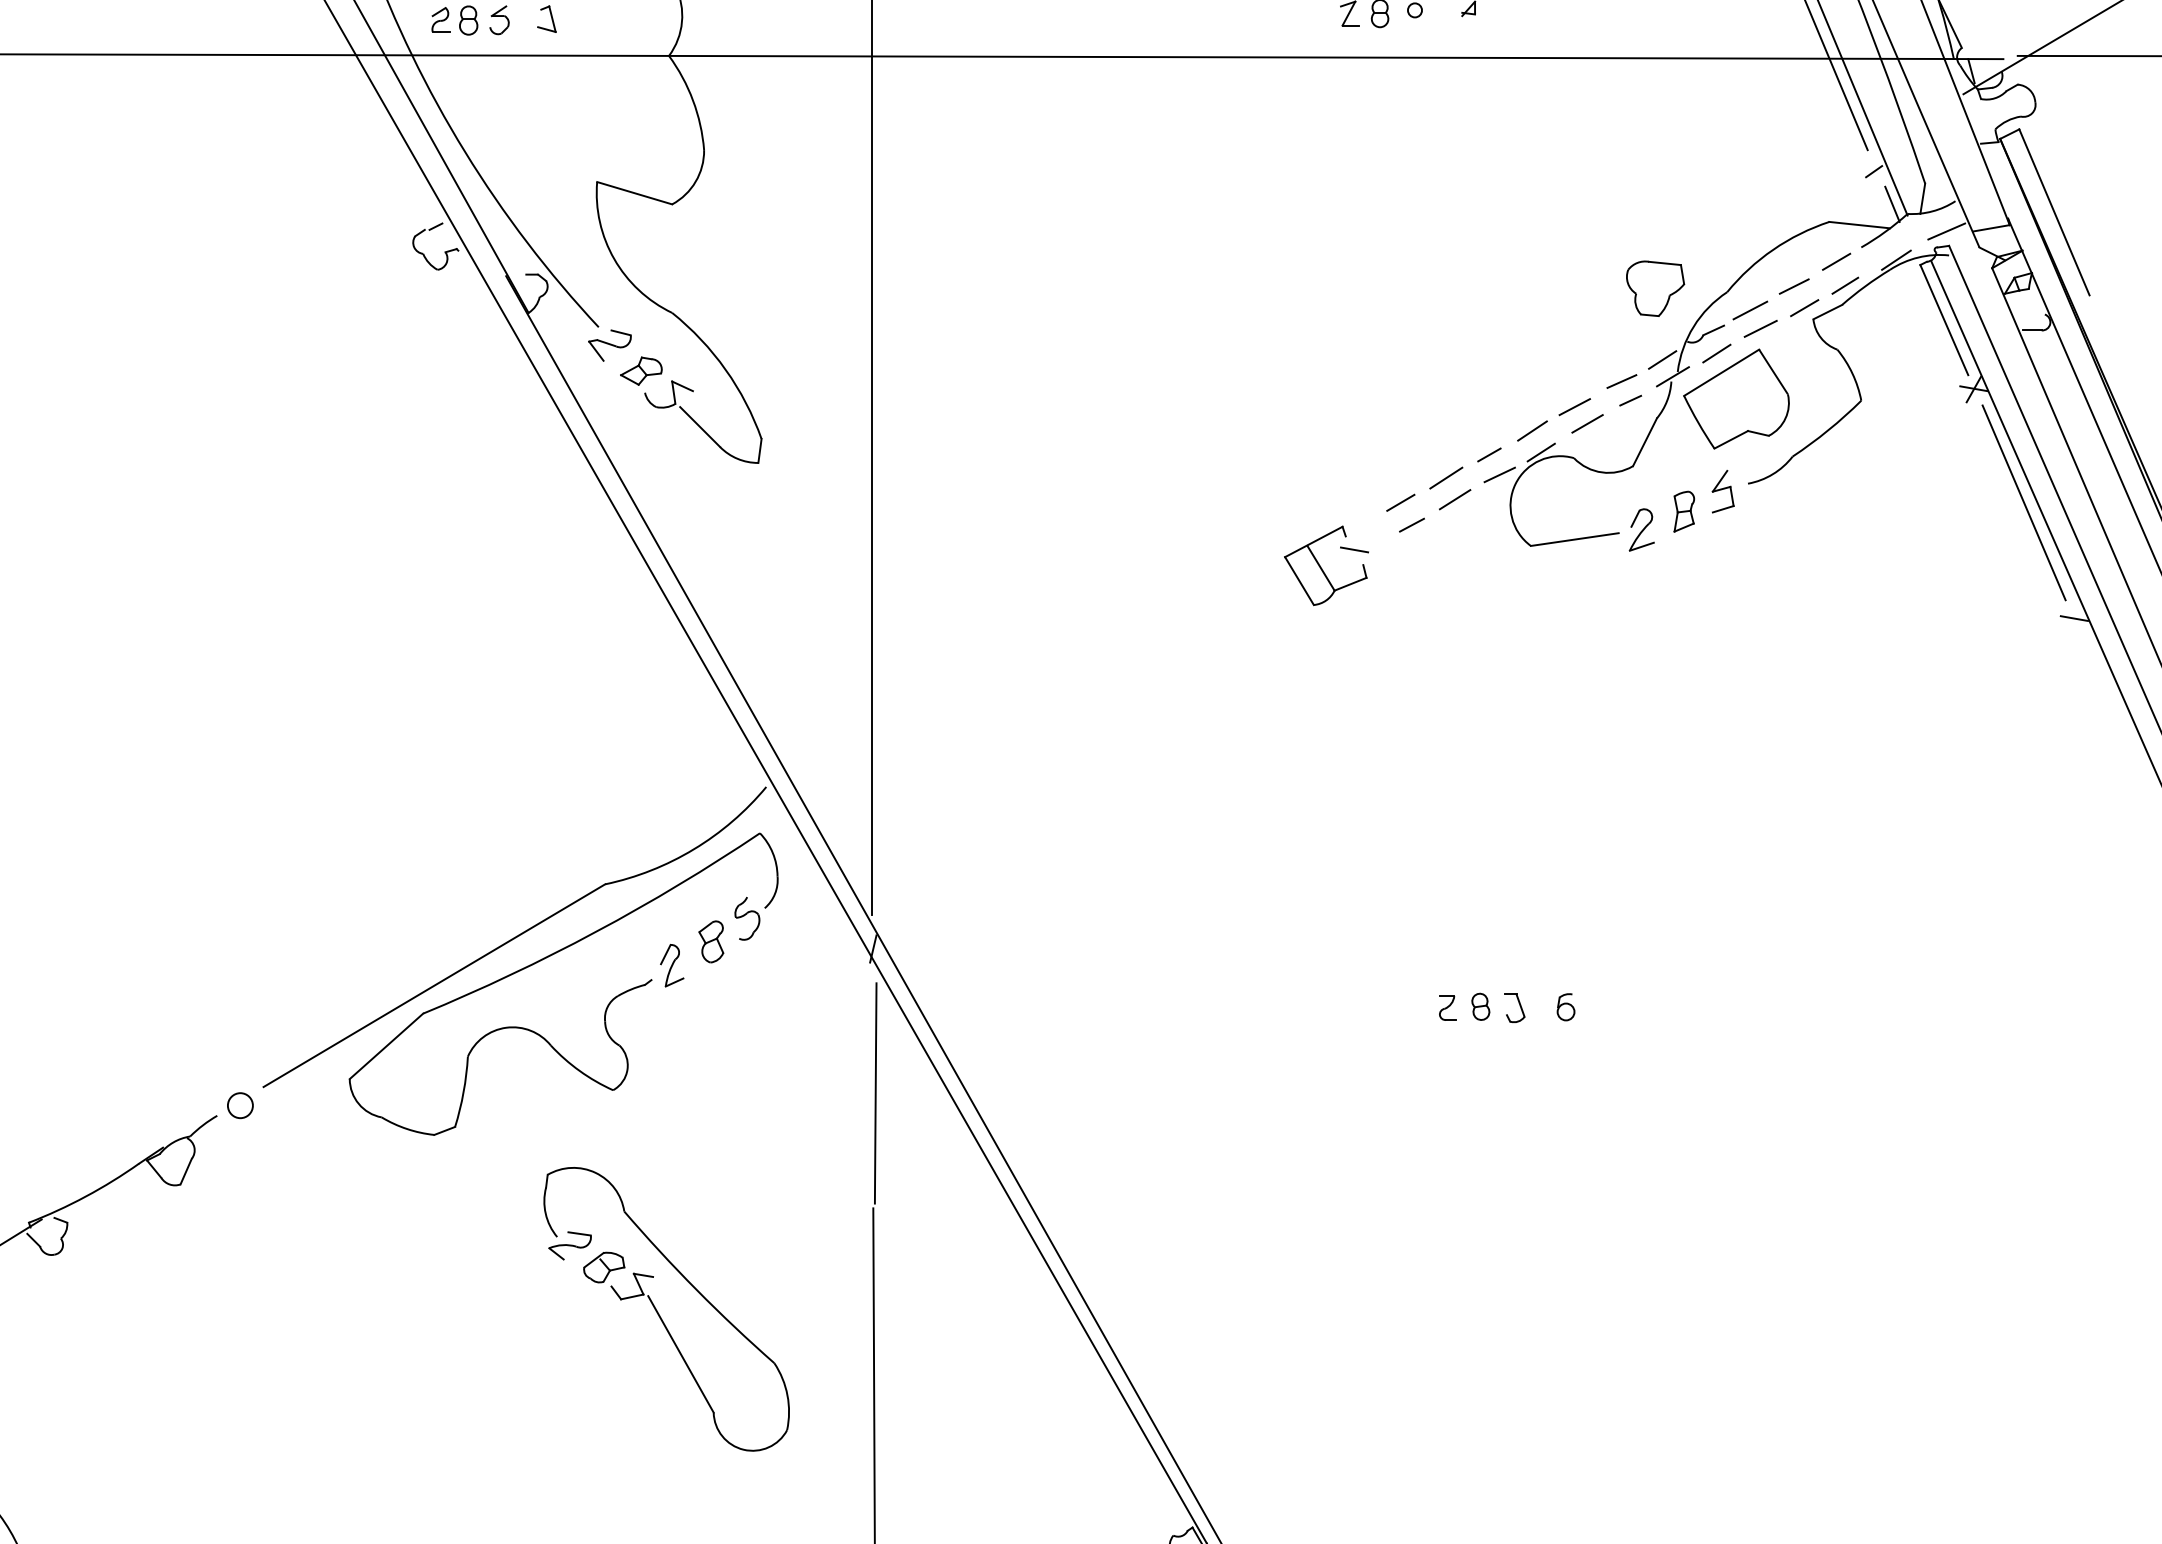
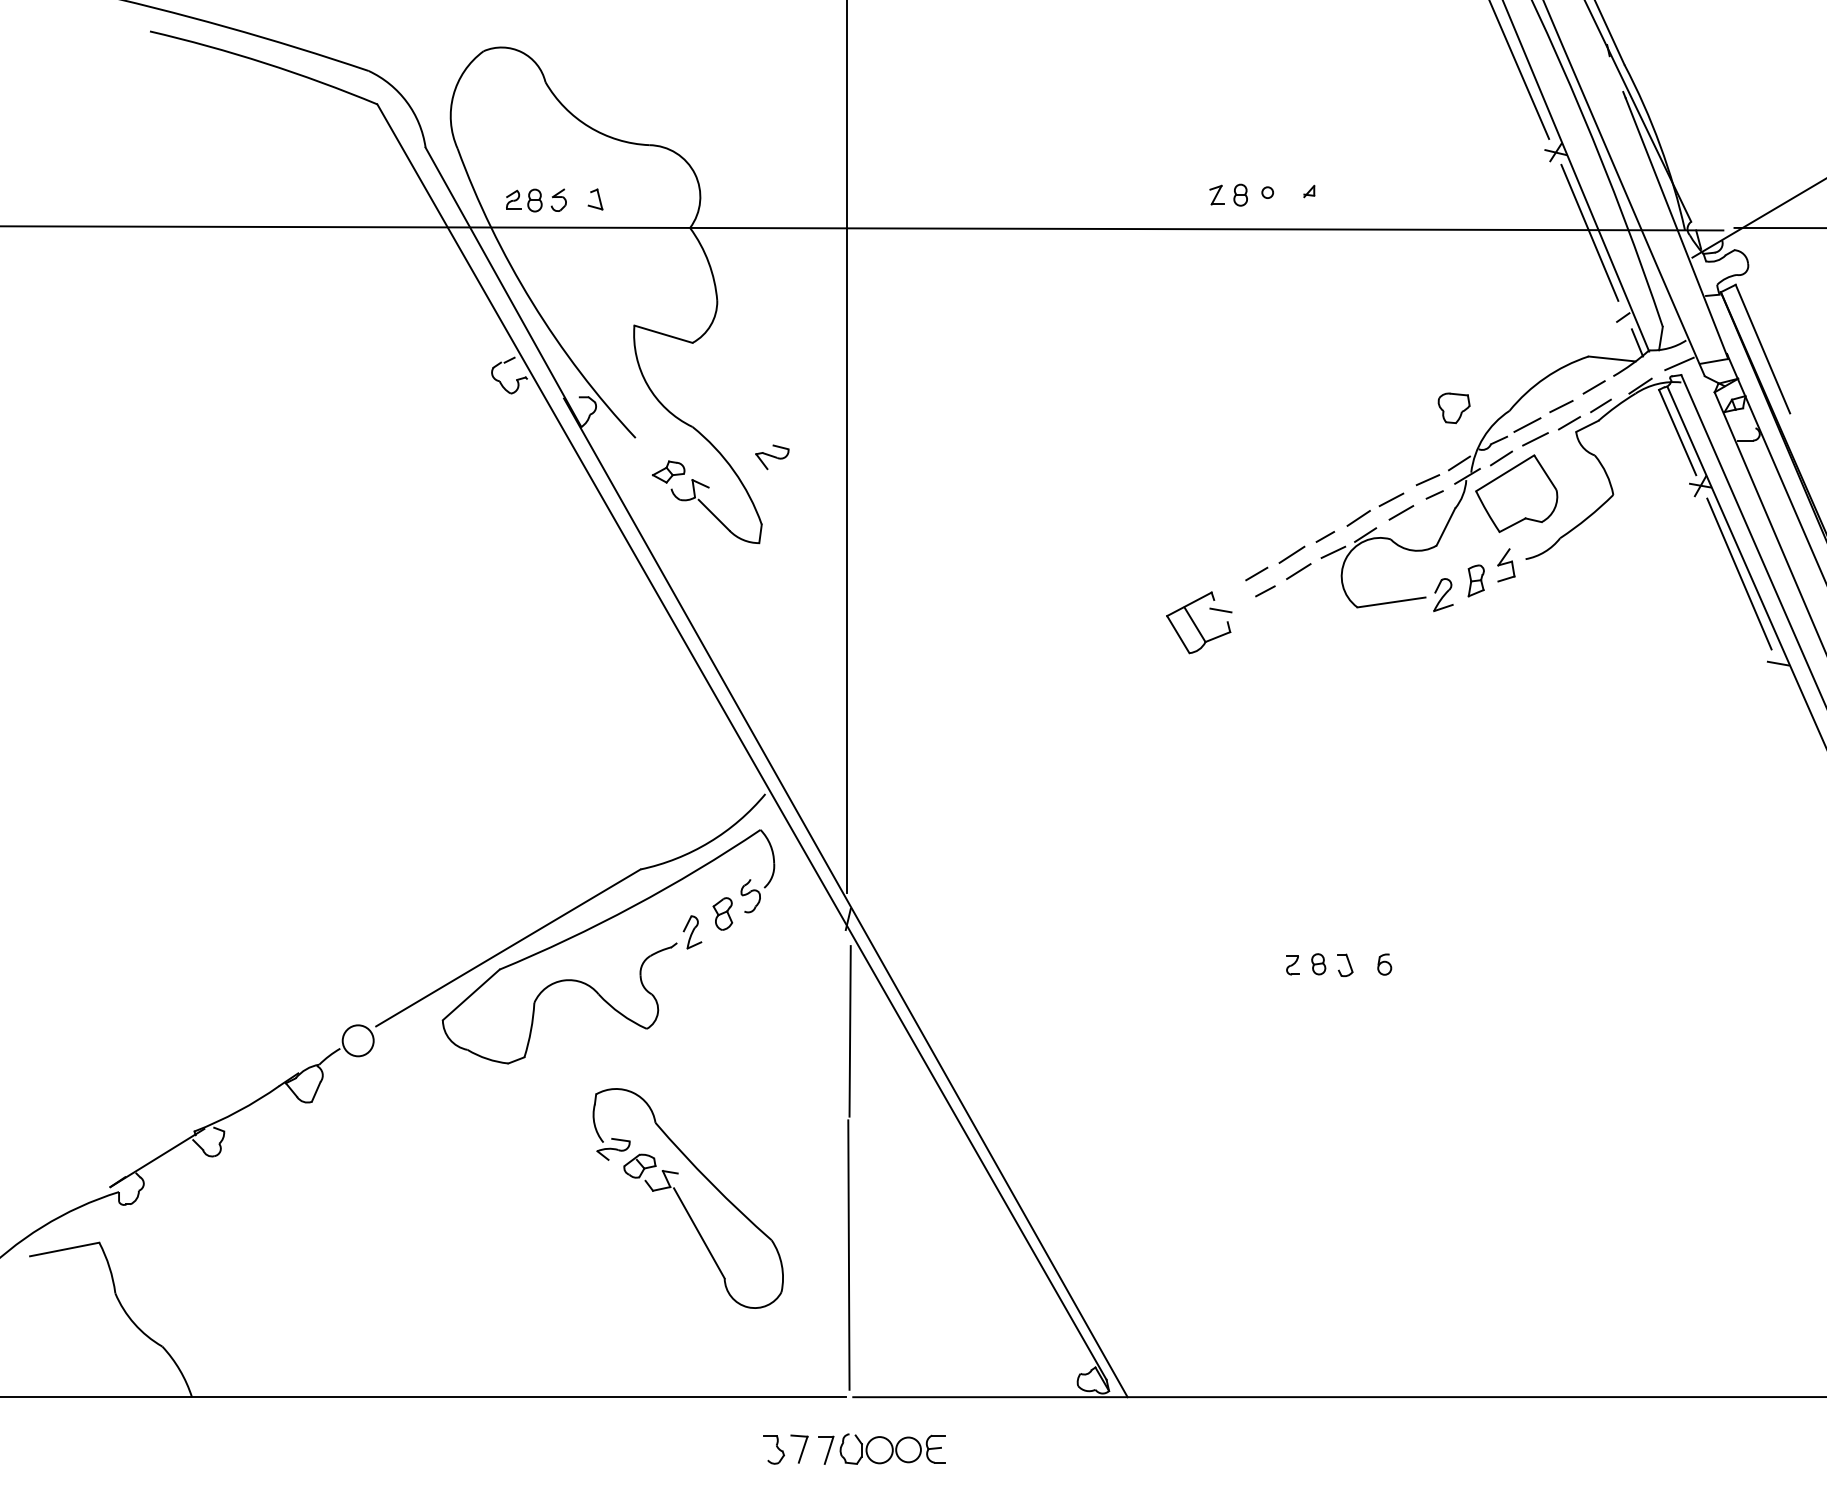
part: (1656, 289) -> (1454, 408), size x0.7
part: (610, 345) -> (772, 457), moved
circle: (239, 1105) -> (357, 1040), size x1.6

